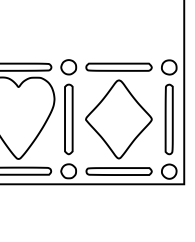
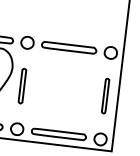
part: (68, 119) -> (22, 86), size x0.6
part: (118, 119) -> (63, 91), removed
part: (168, 119) -> (105, 96), size x0.6

